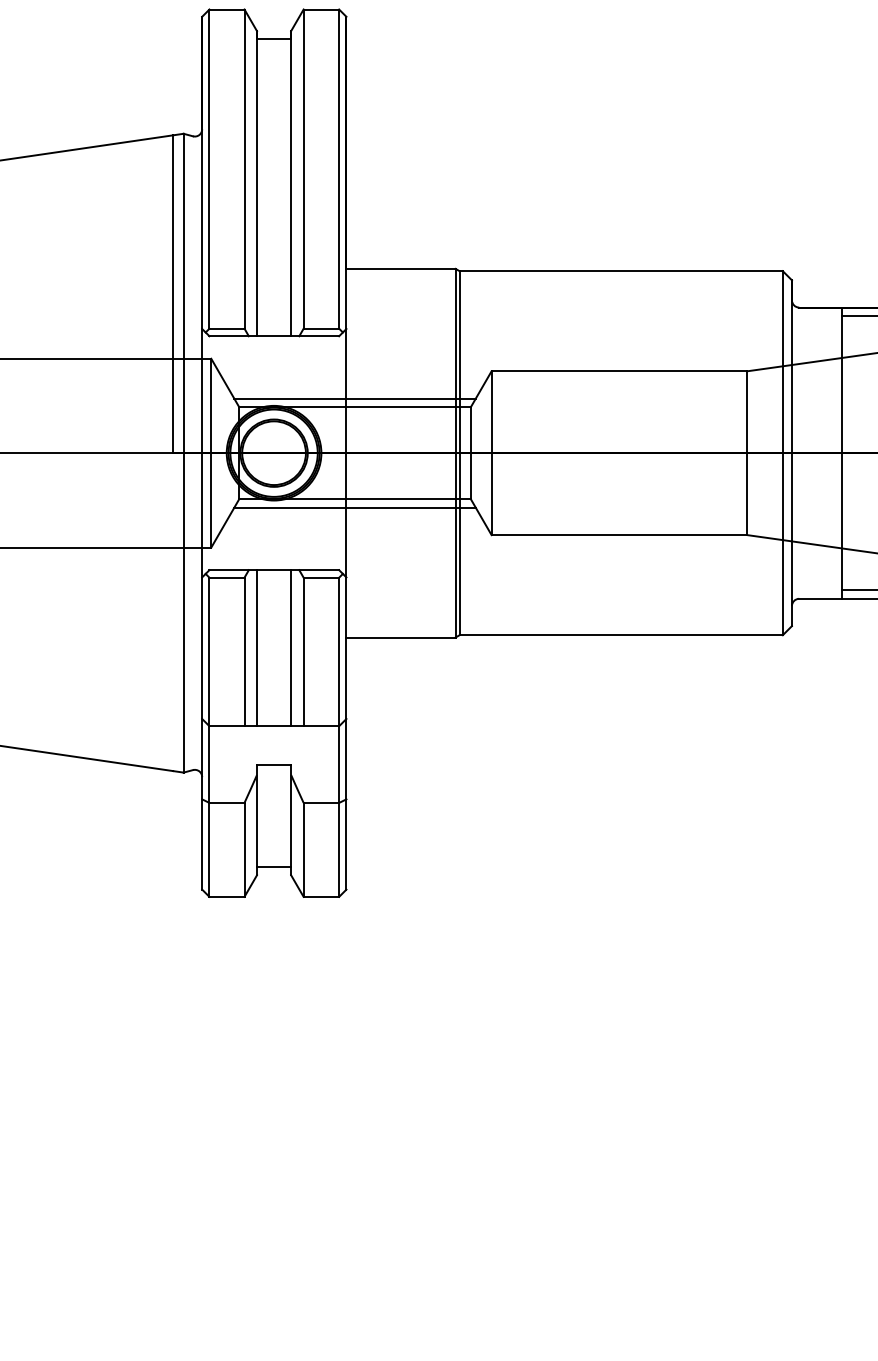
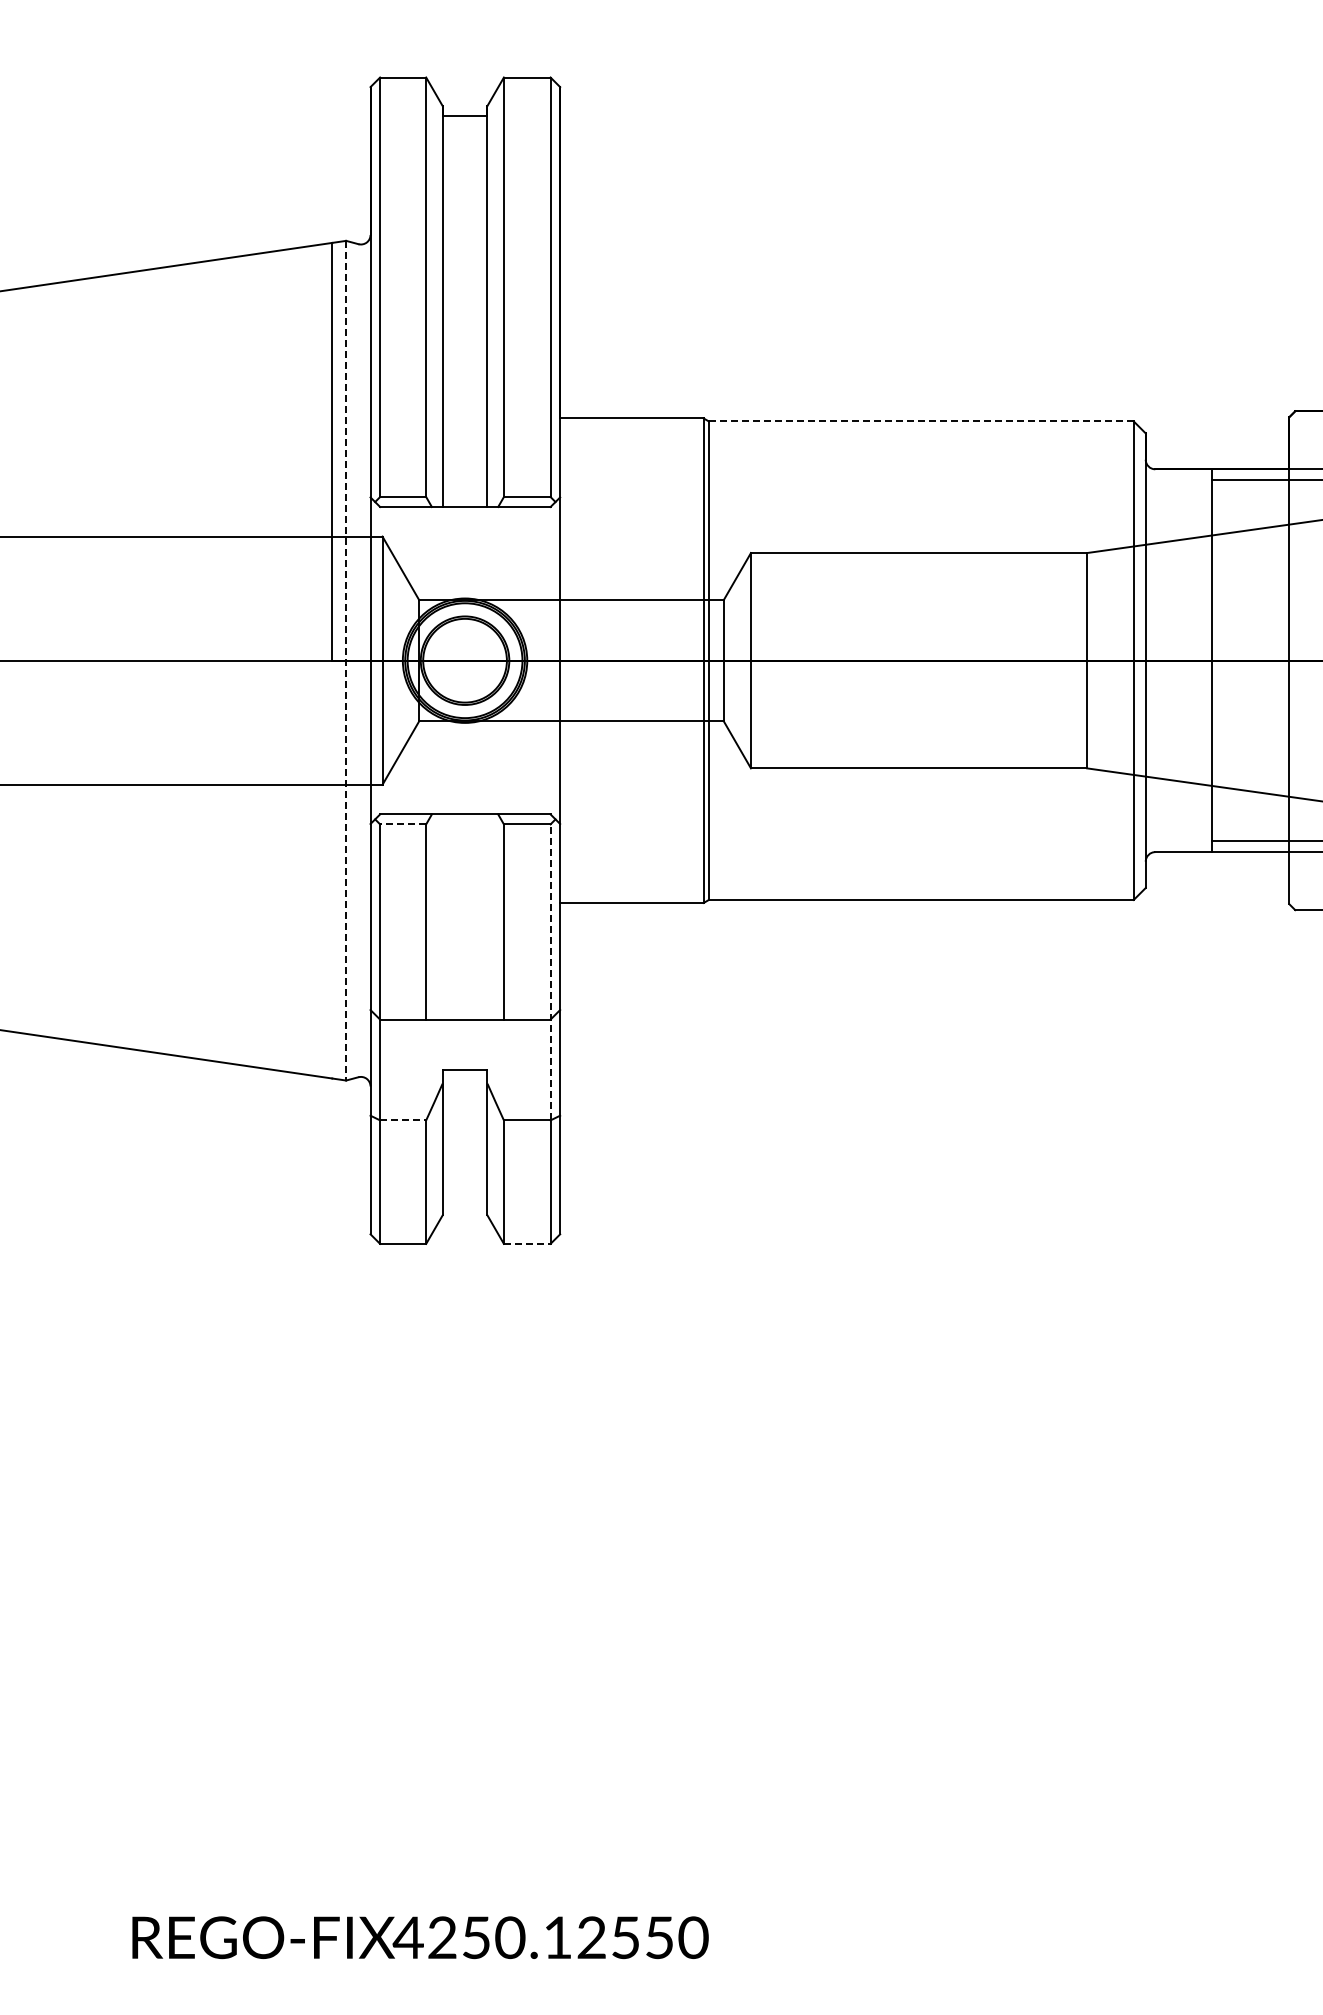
line: (620, 271) -> (920, 421), solid -> dashed
line: (355, 398) -> (571, 588), removed
line: (183, 453) -> (346, 660), solid -> dashed
line: (355, 507) -> (571, 732), removed
line: (226, 577) -> (402, 824), solid -> dashed
line: (256, 647) -> (442, 916), removed
line: (291, 647) -> (487, 916), removed
line: (339, 689) -> (550, 971), solid -> dashed
line: (227, 803) -> (403, 1120), solid -> dashed
line: (273, 867) -> (464, 1205), removed
line: (321, 896) -> (527, 1243), solid -> dashed

